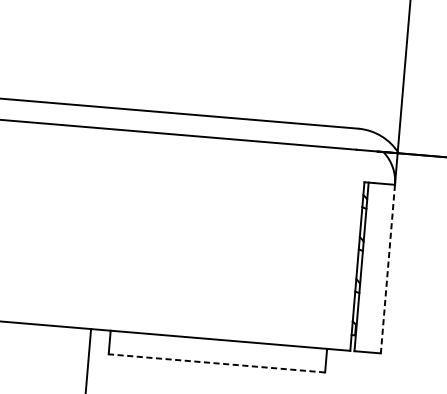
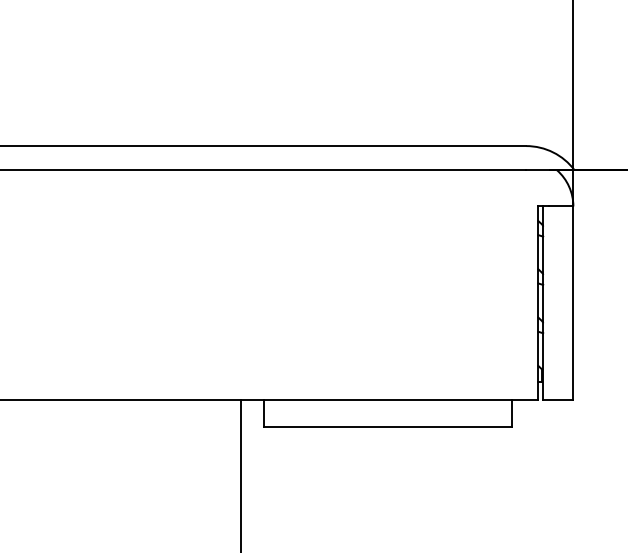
line: (388, 269) -> (573, 303), dashed -> solid
line: (216, 363) -> (387, 426), dashed -> solid

